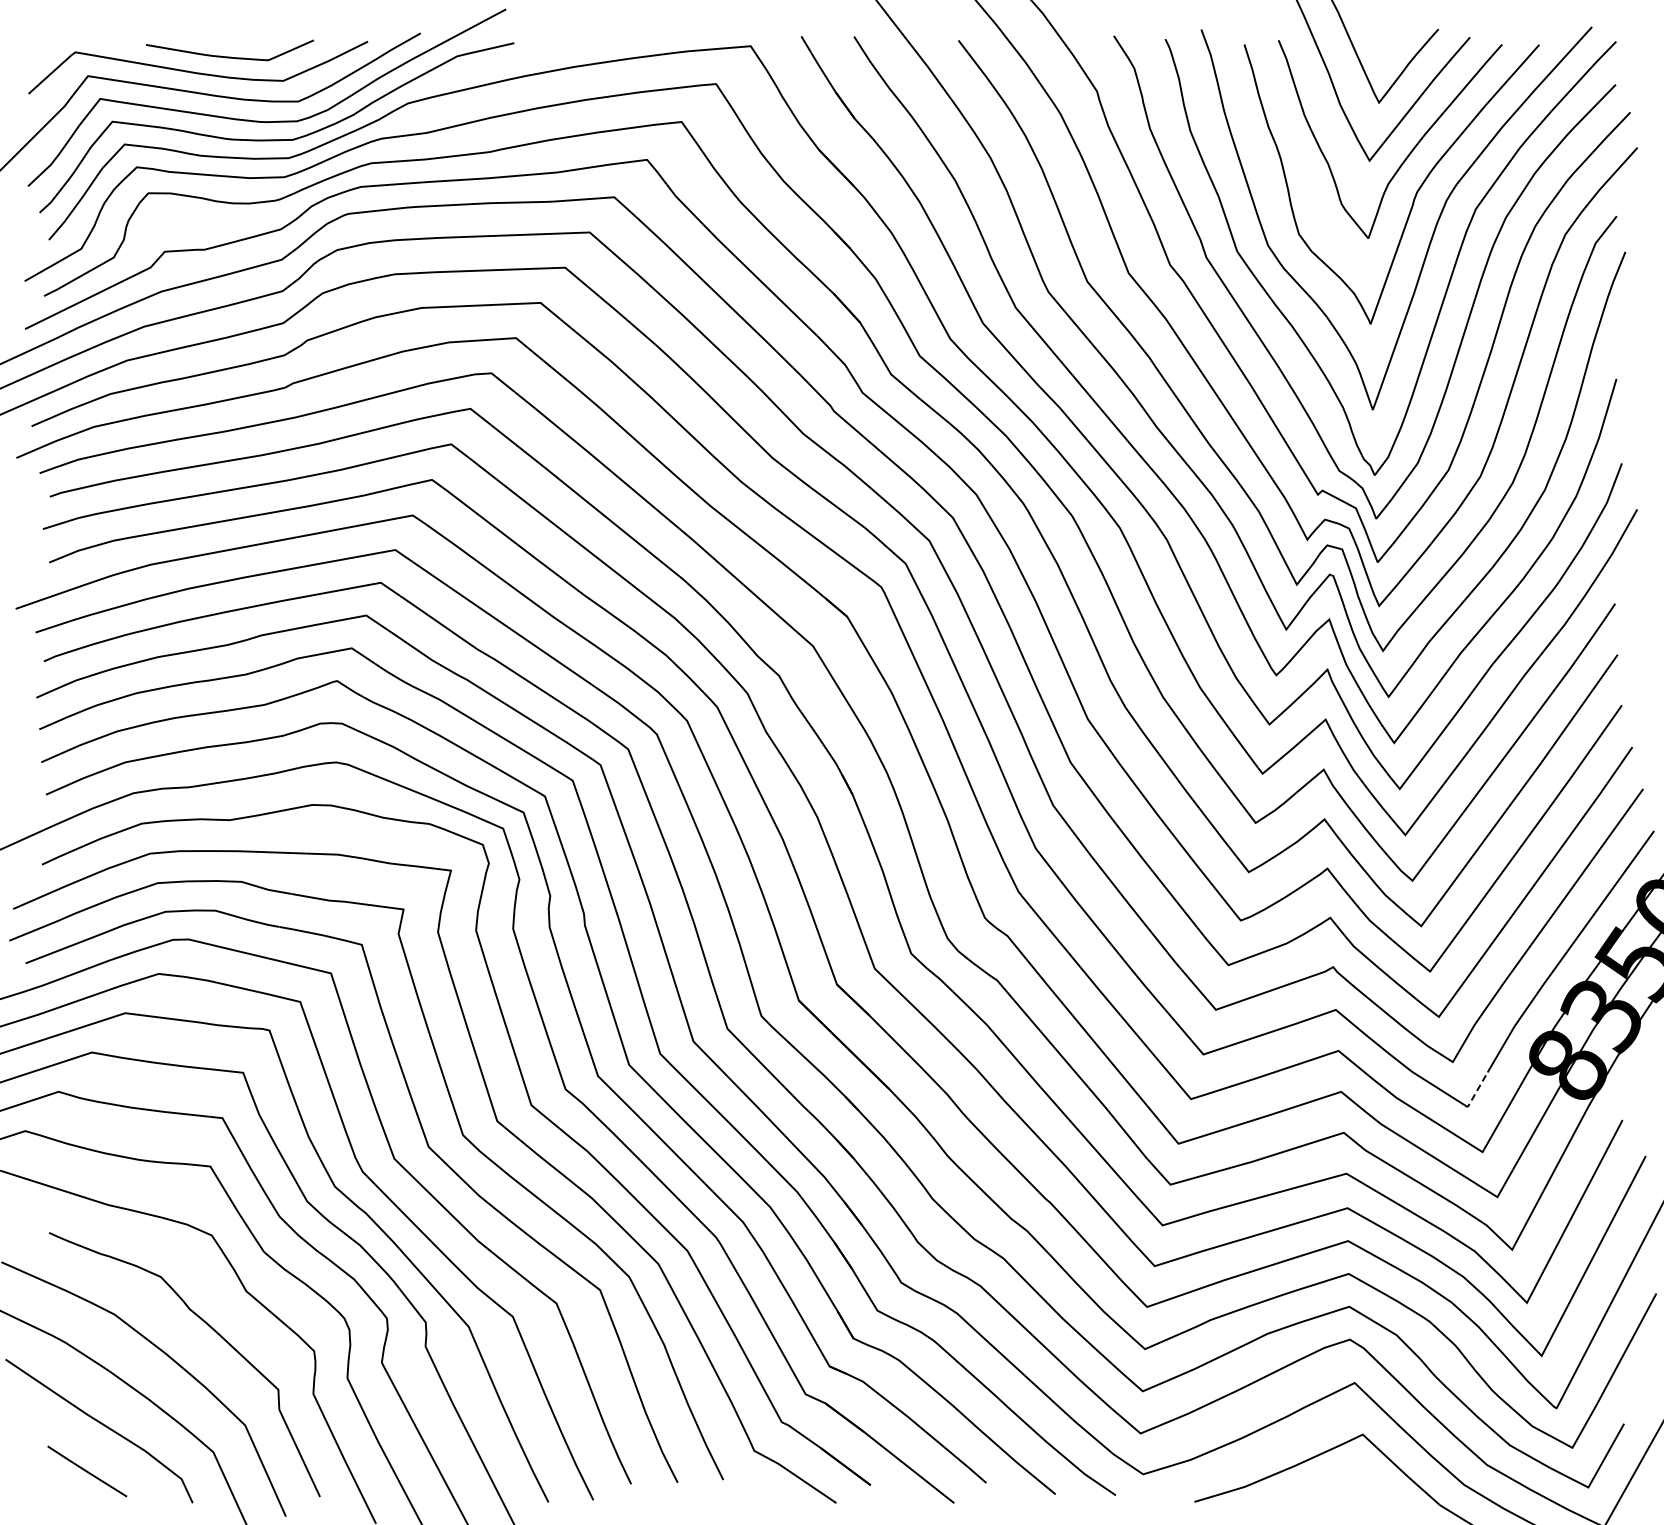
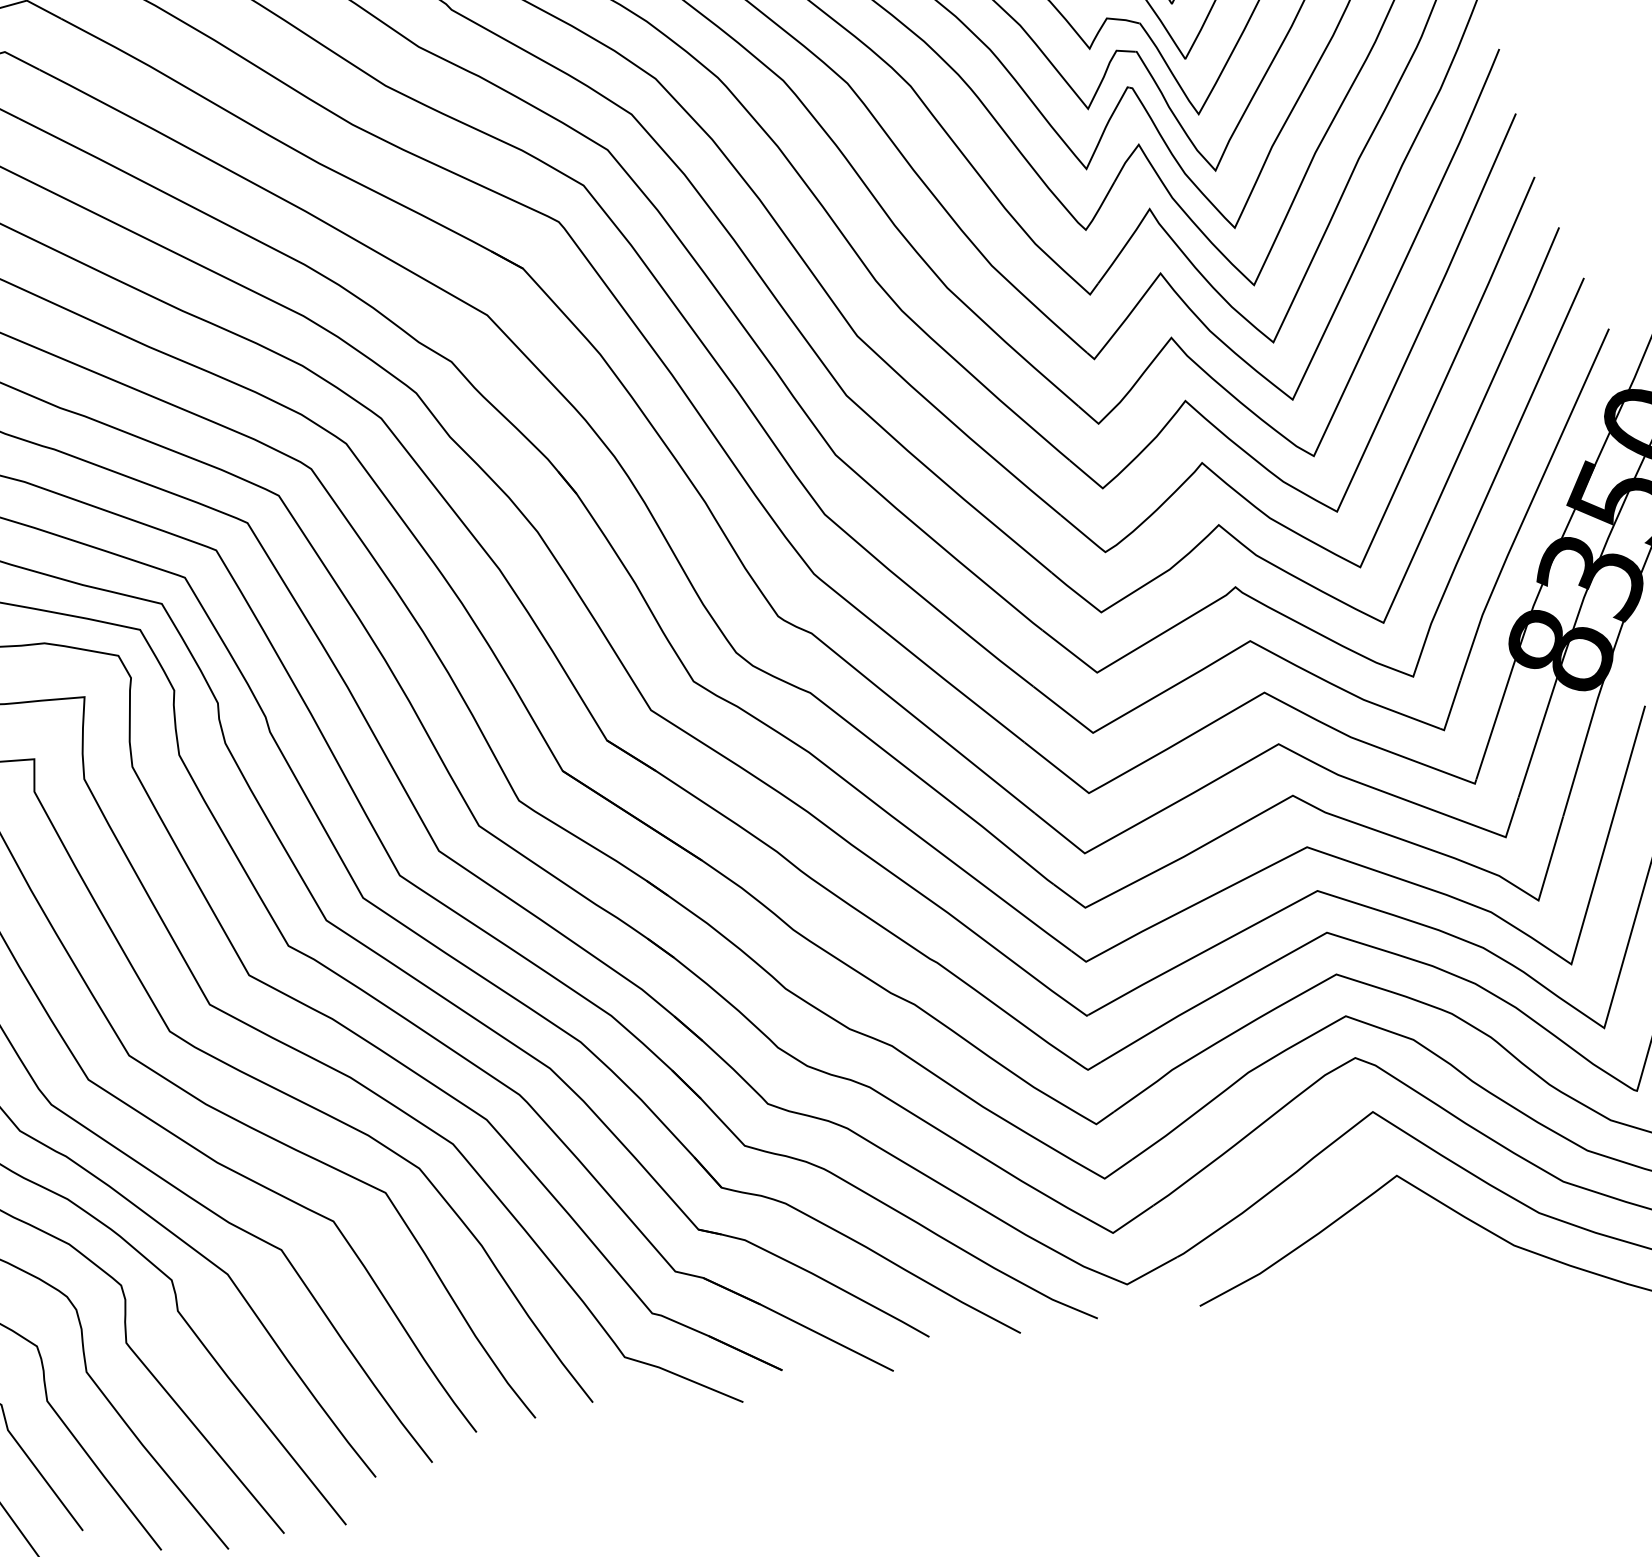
line: (1476, 1091) -> (1451, 708), dashed -> solid

